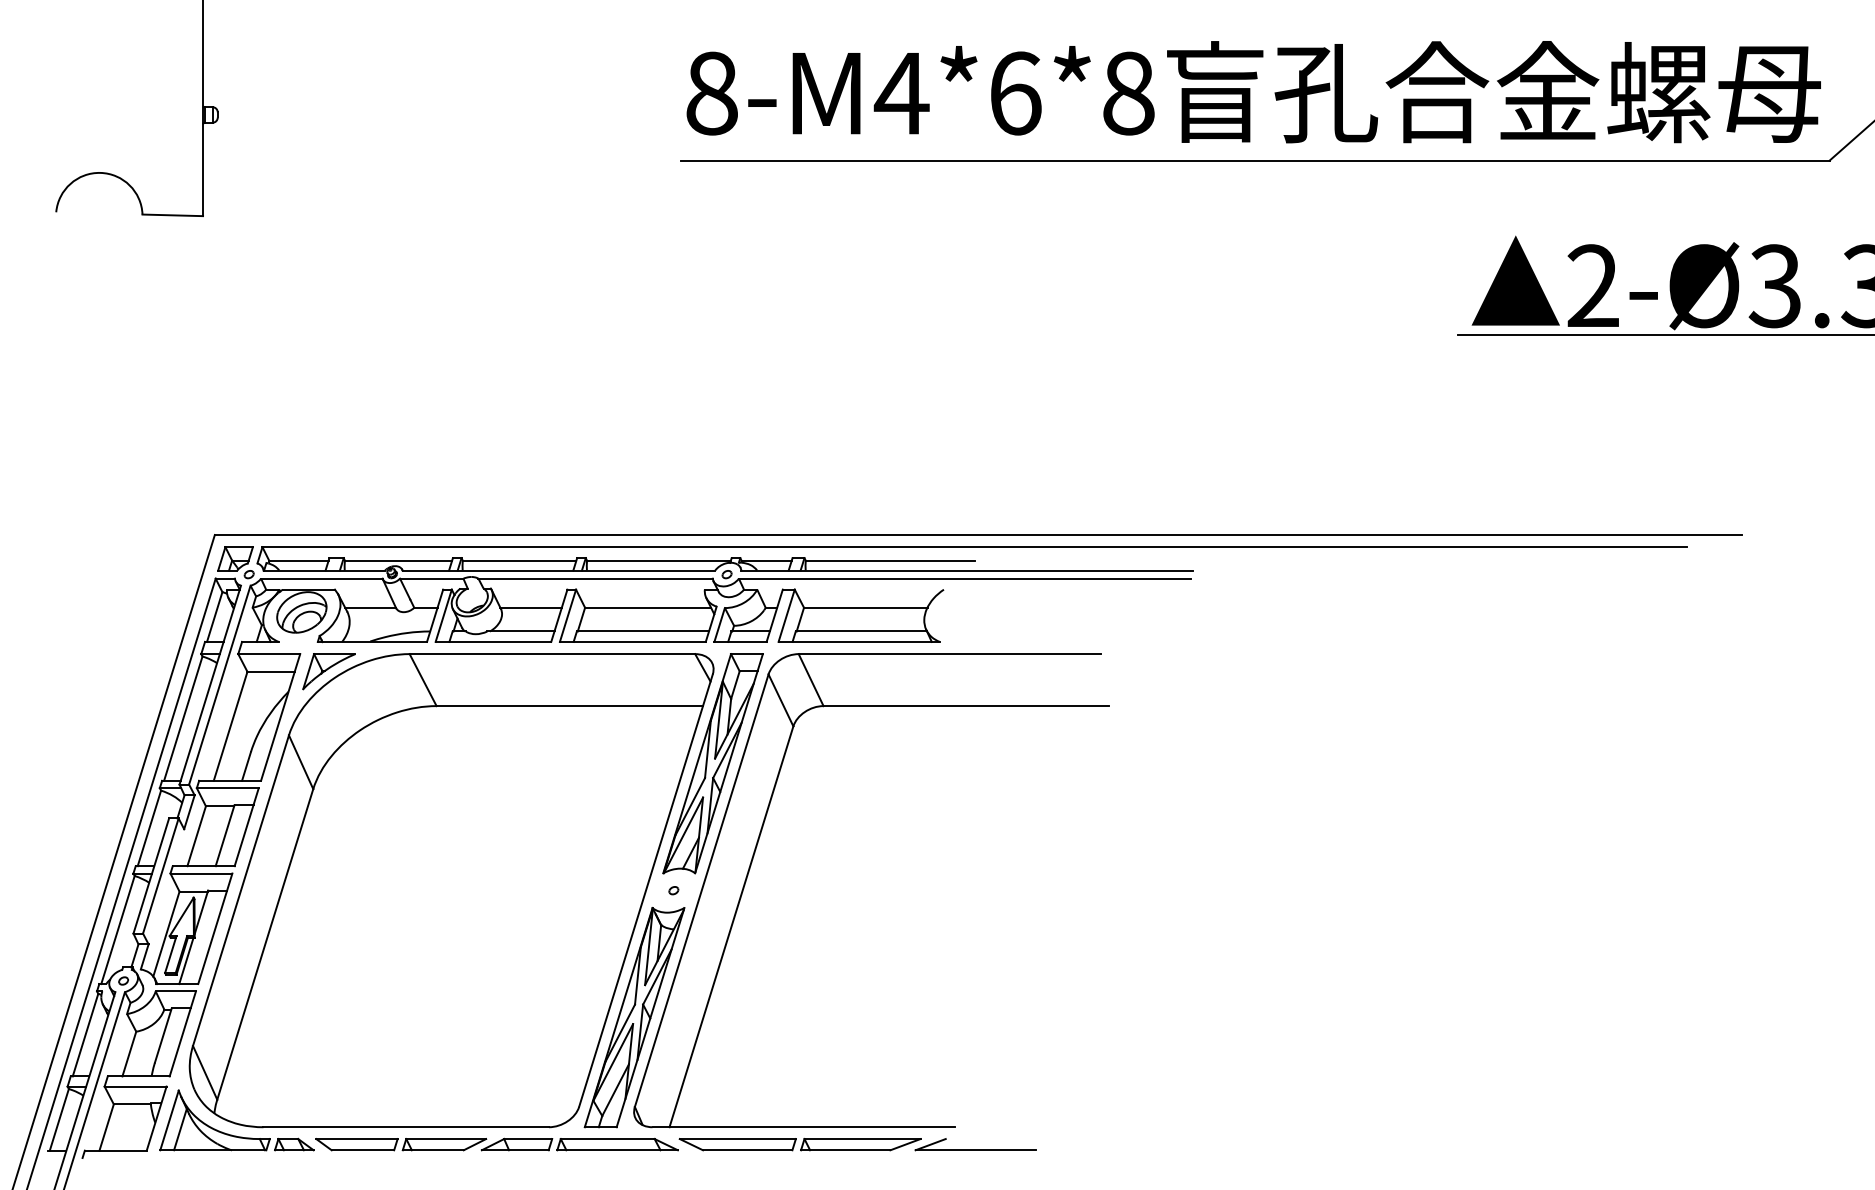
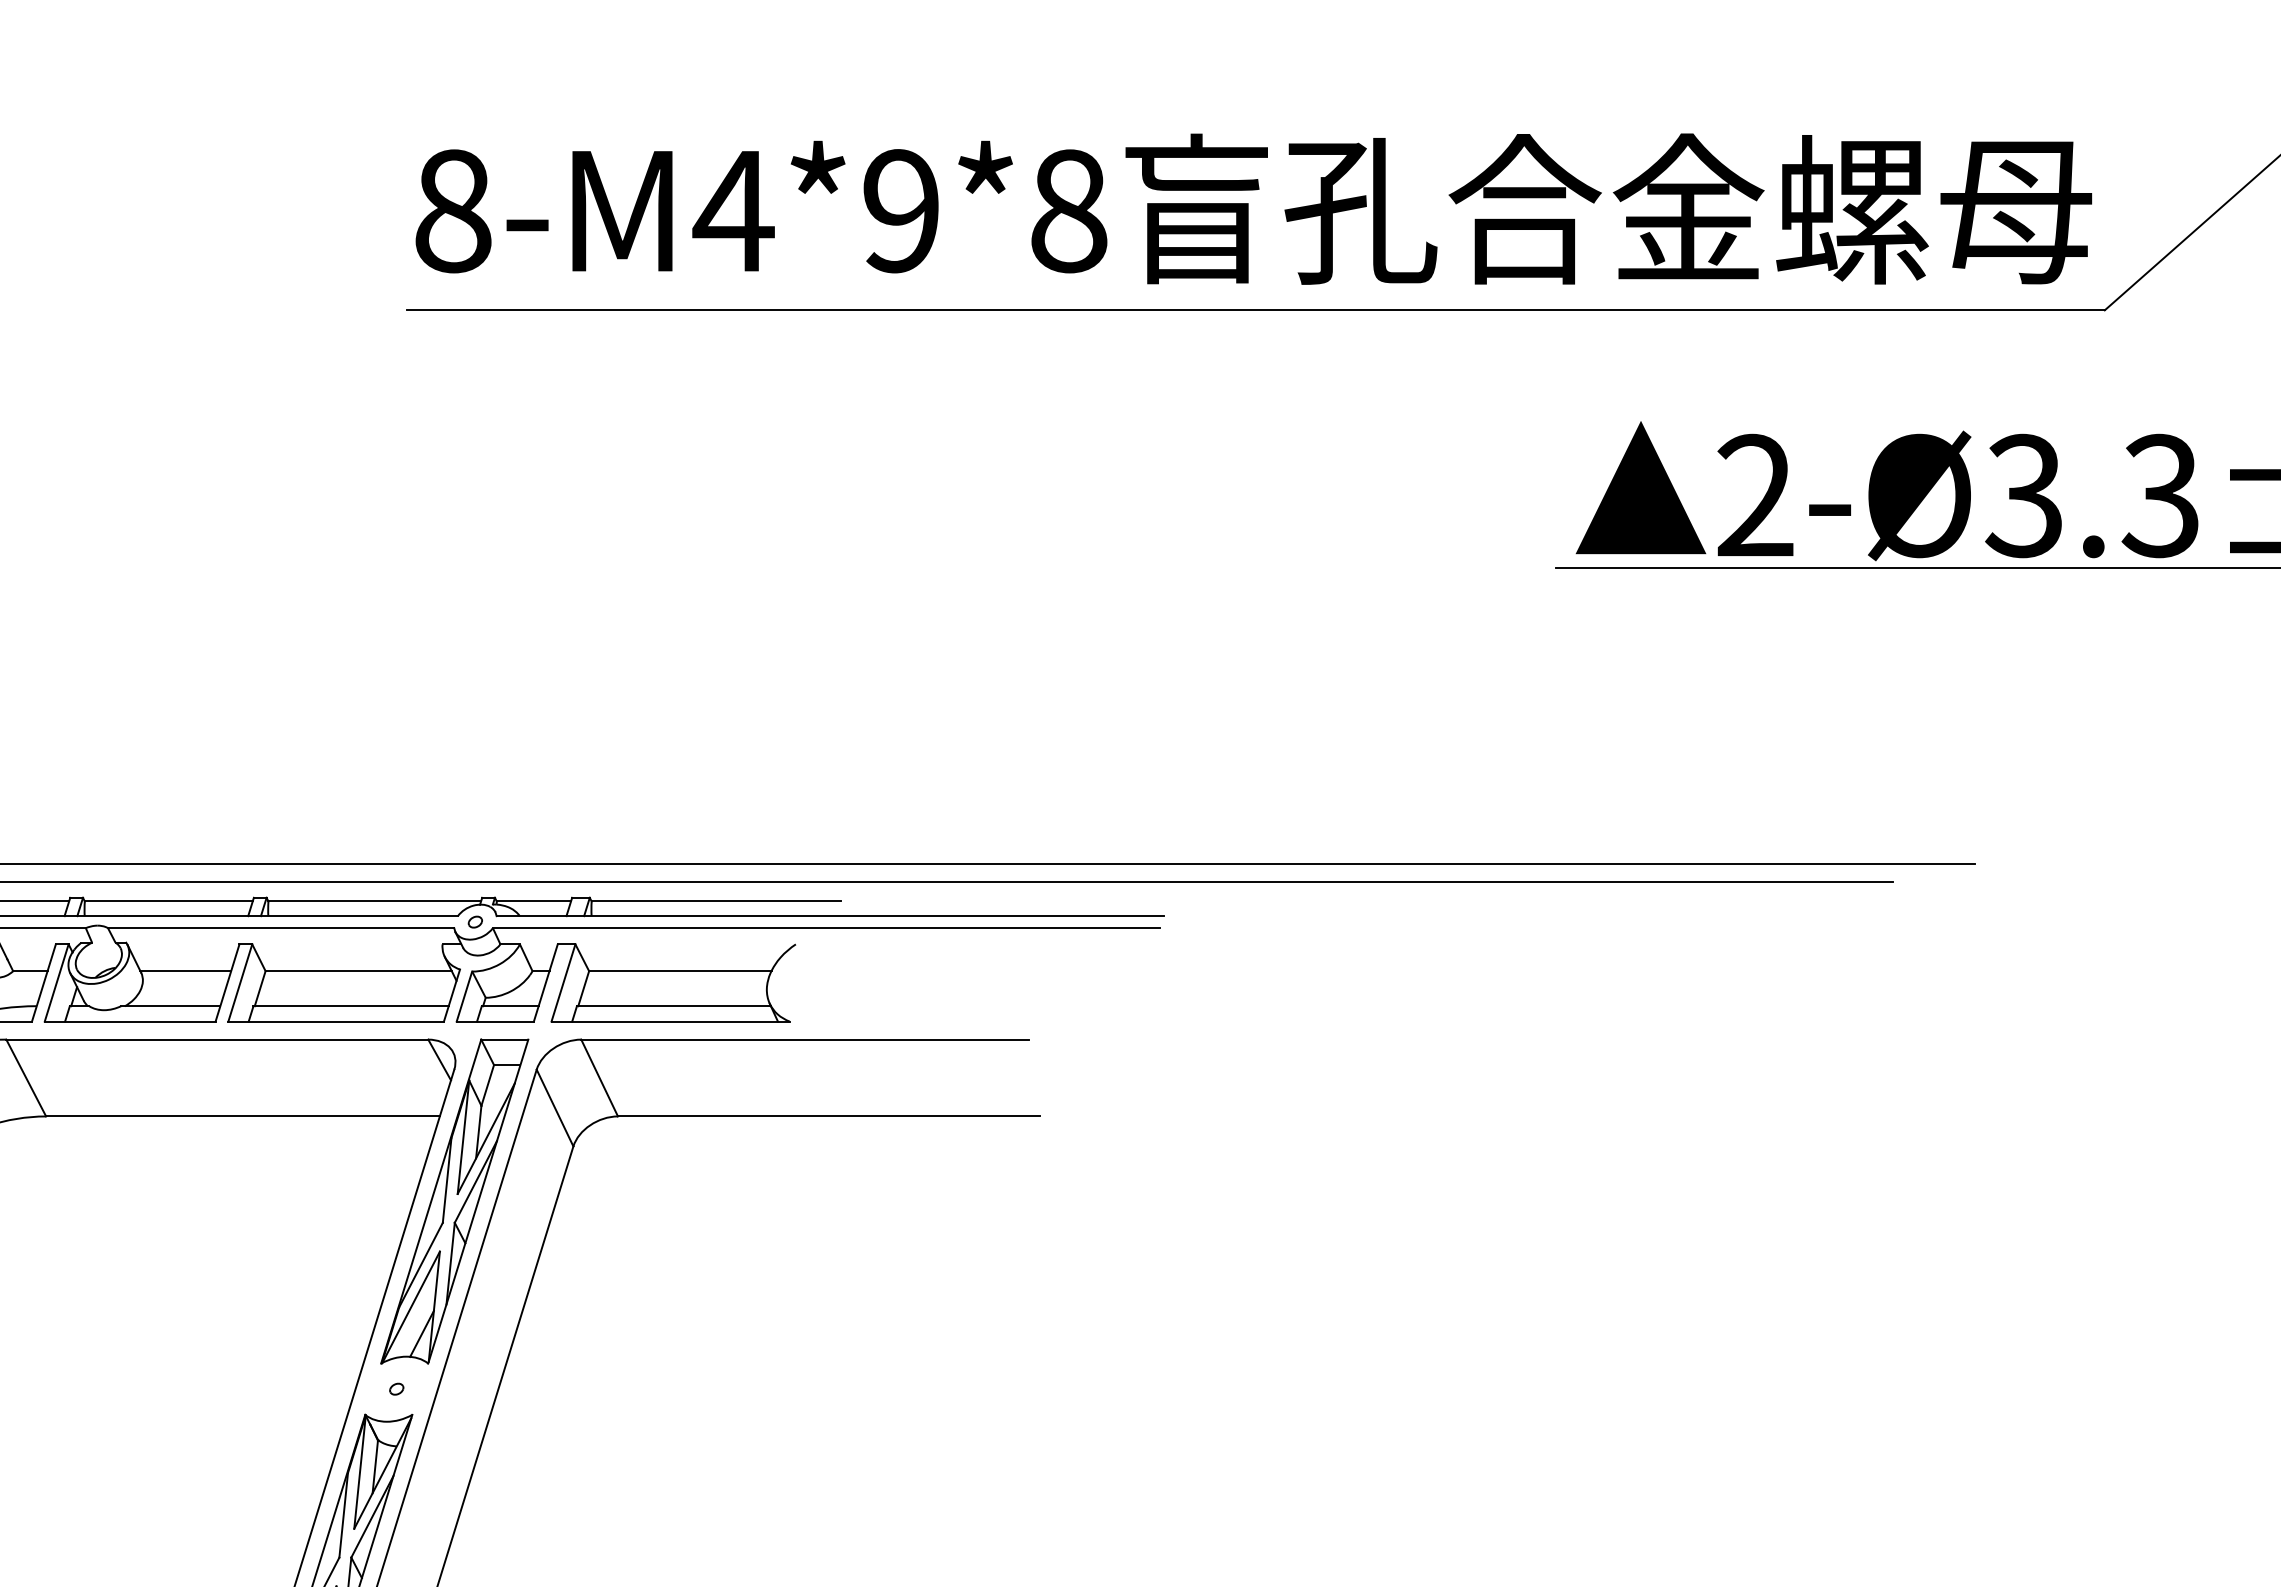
text: (1015, 93) -> (901, 211), 8-M4*6*8 -> 8-M4*9*8

